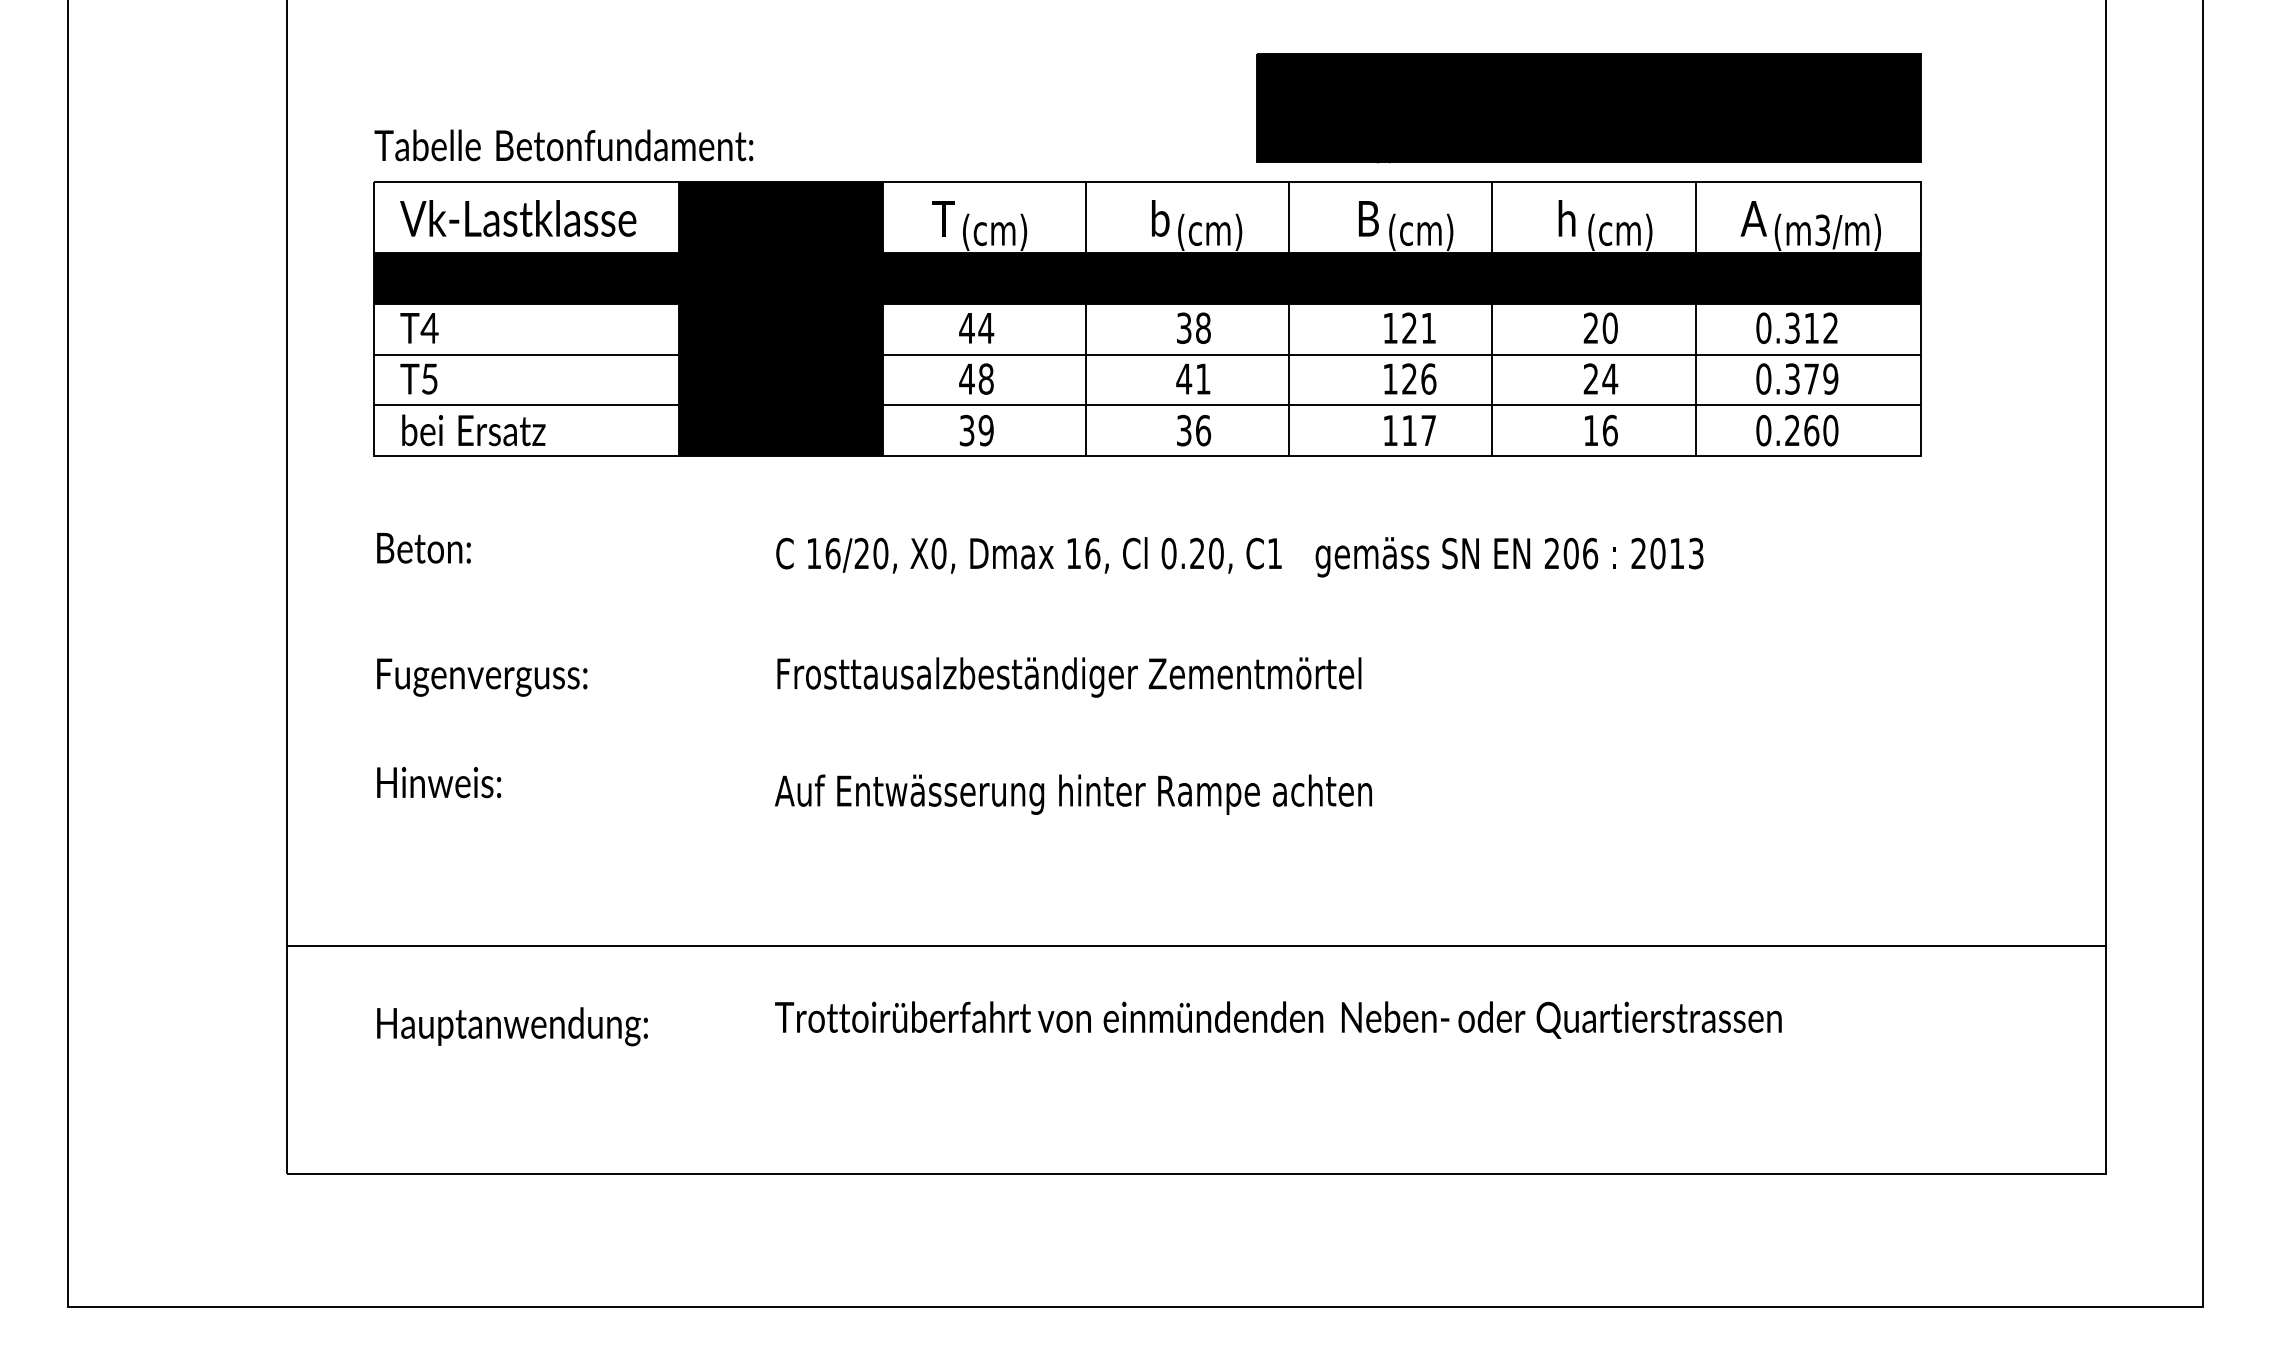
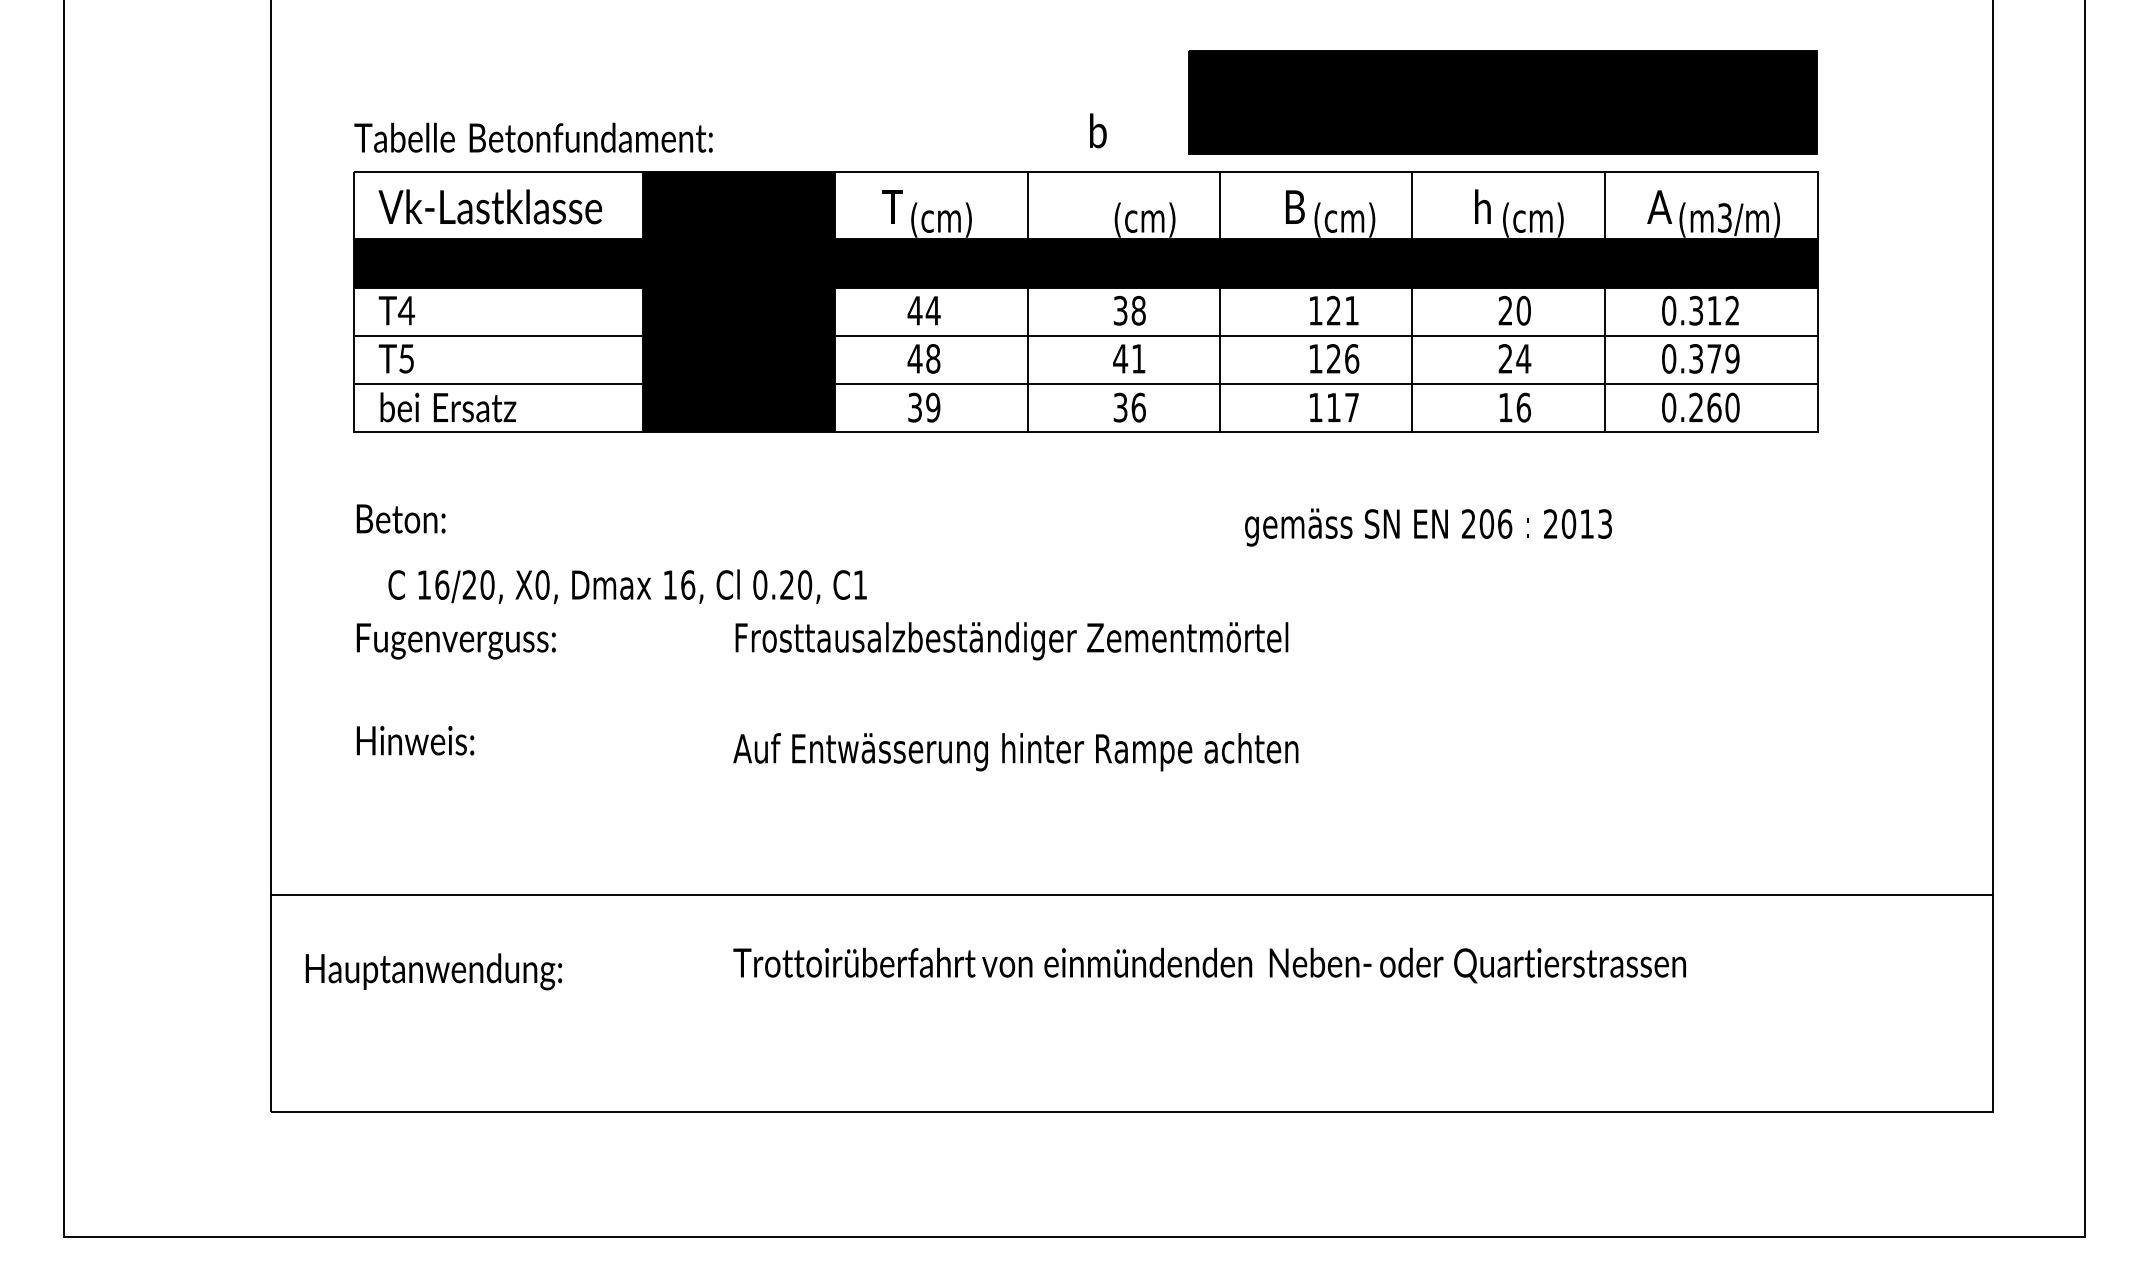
text: (1160, 218) -> (1098, 130), moved
text: (1028, 555) -> (627, 586), moved
text: (512, 1026) -> (433, 971), moved

